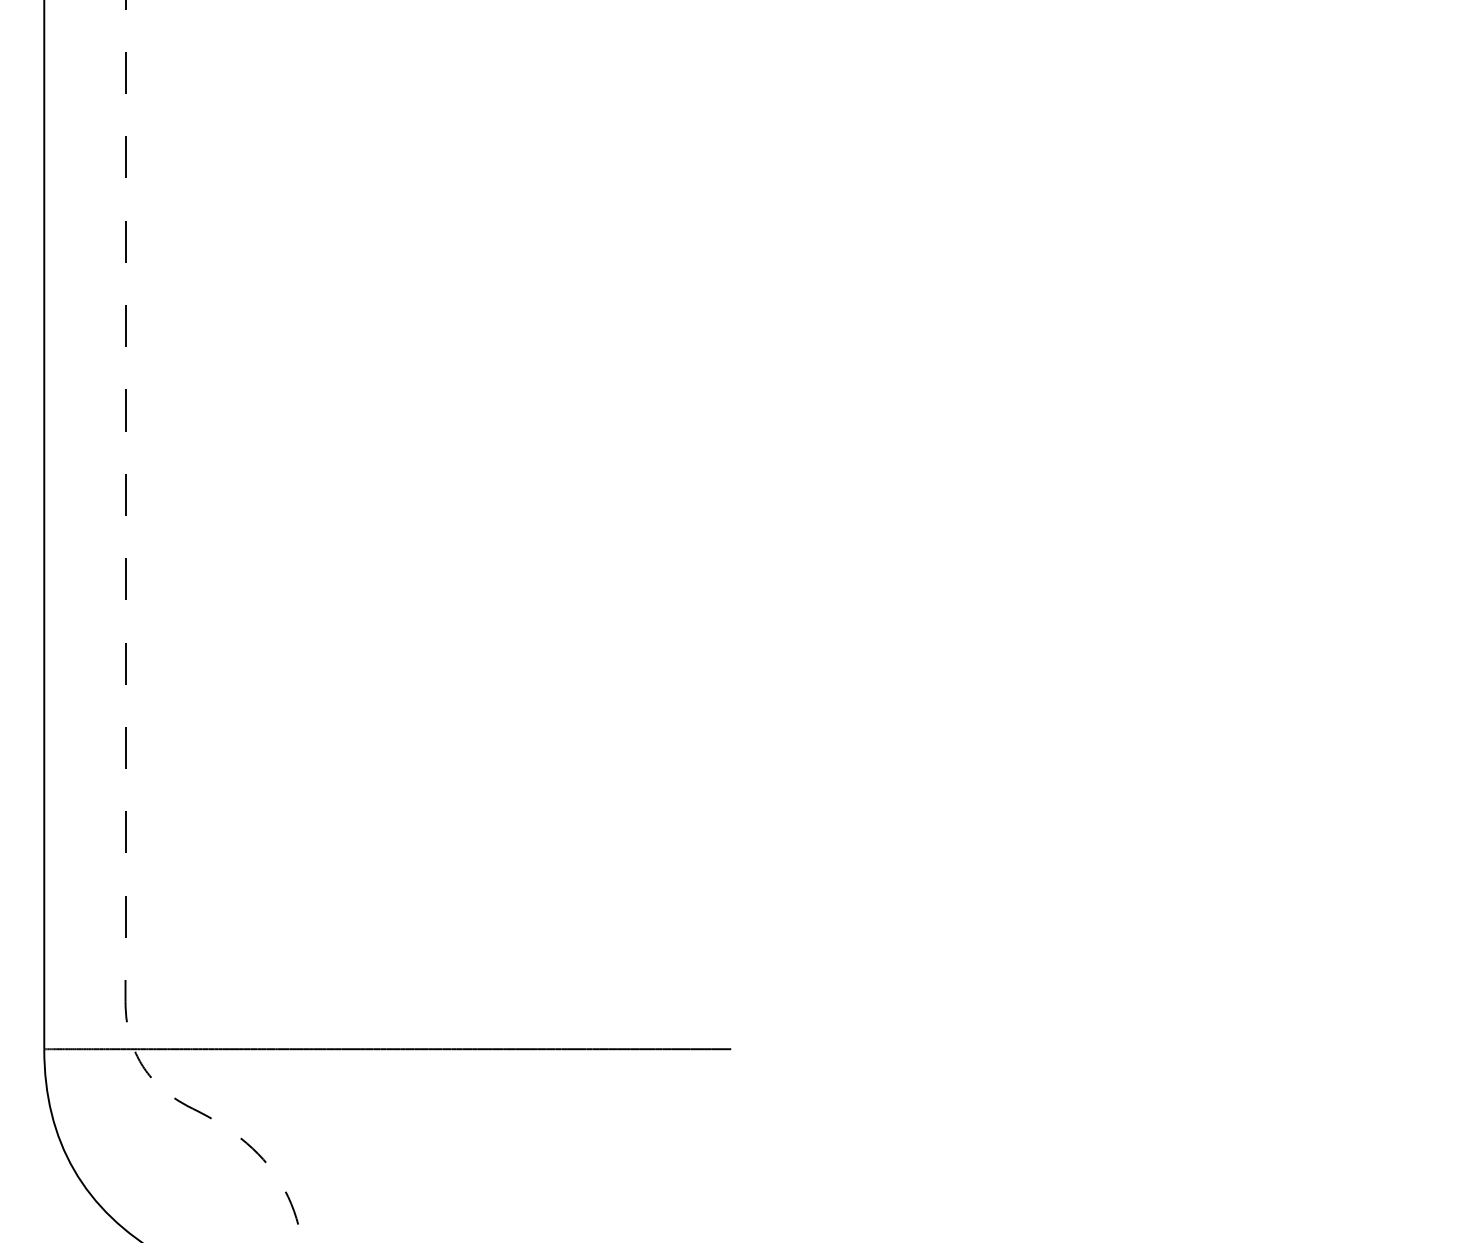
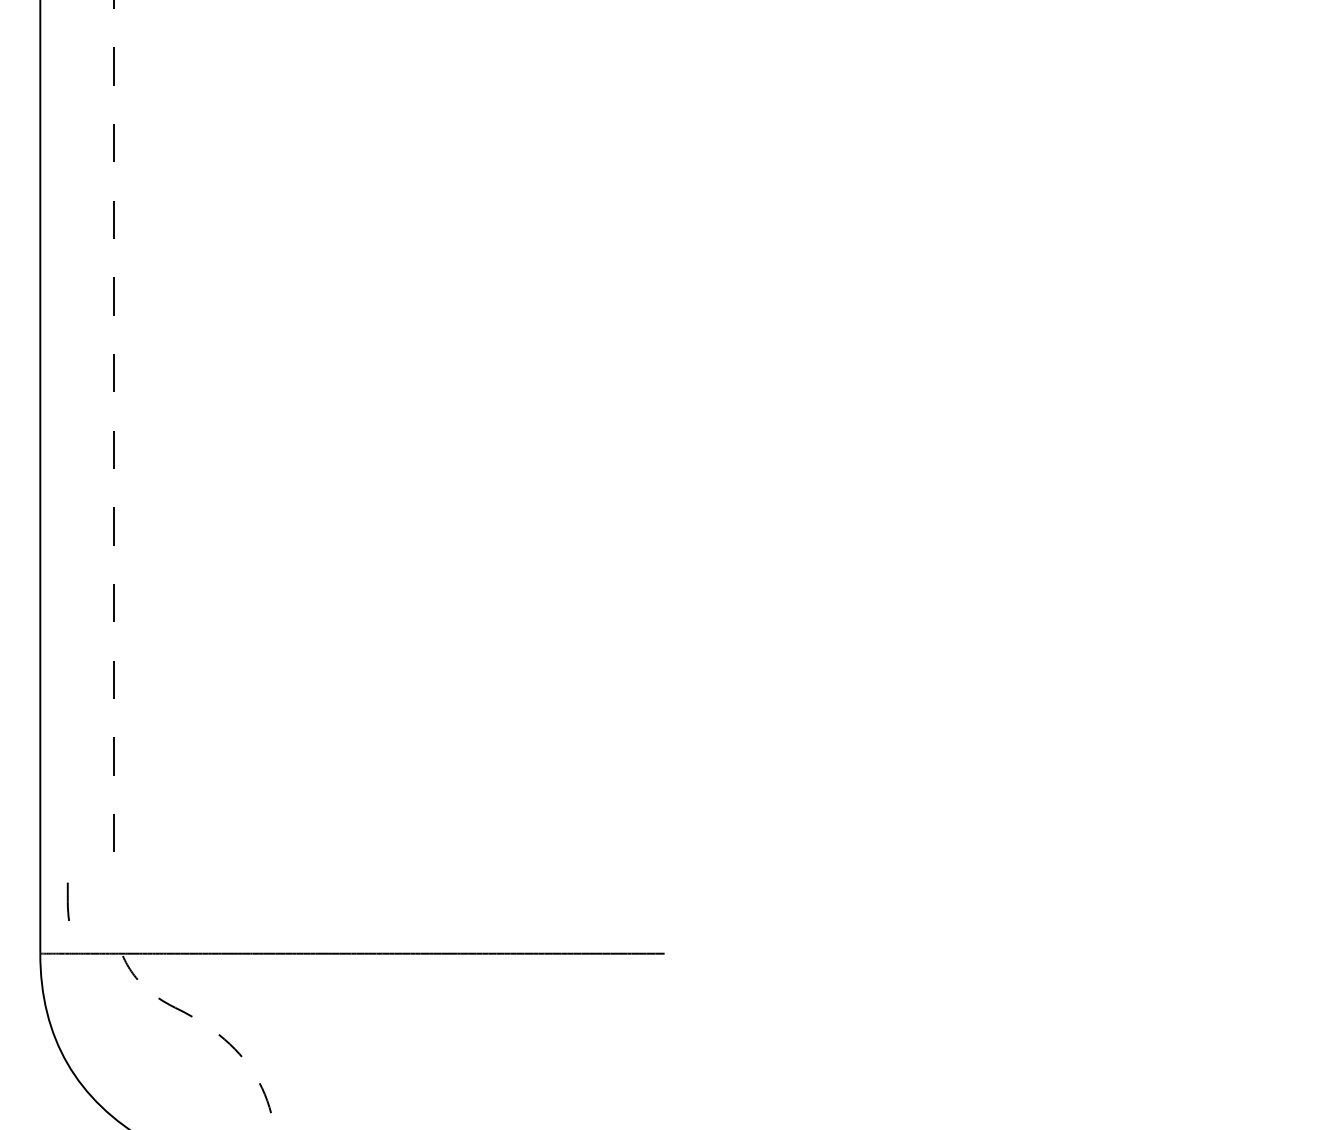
line: (125, 1001) -> (67, 902), moved

